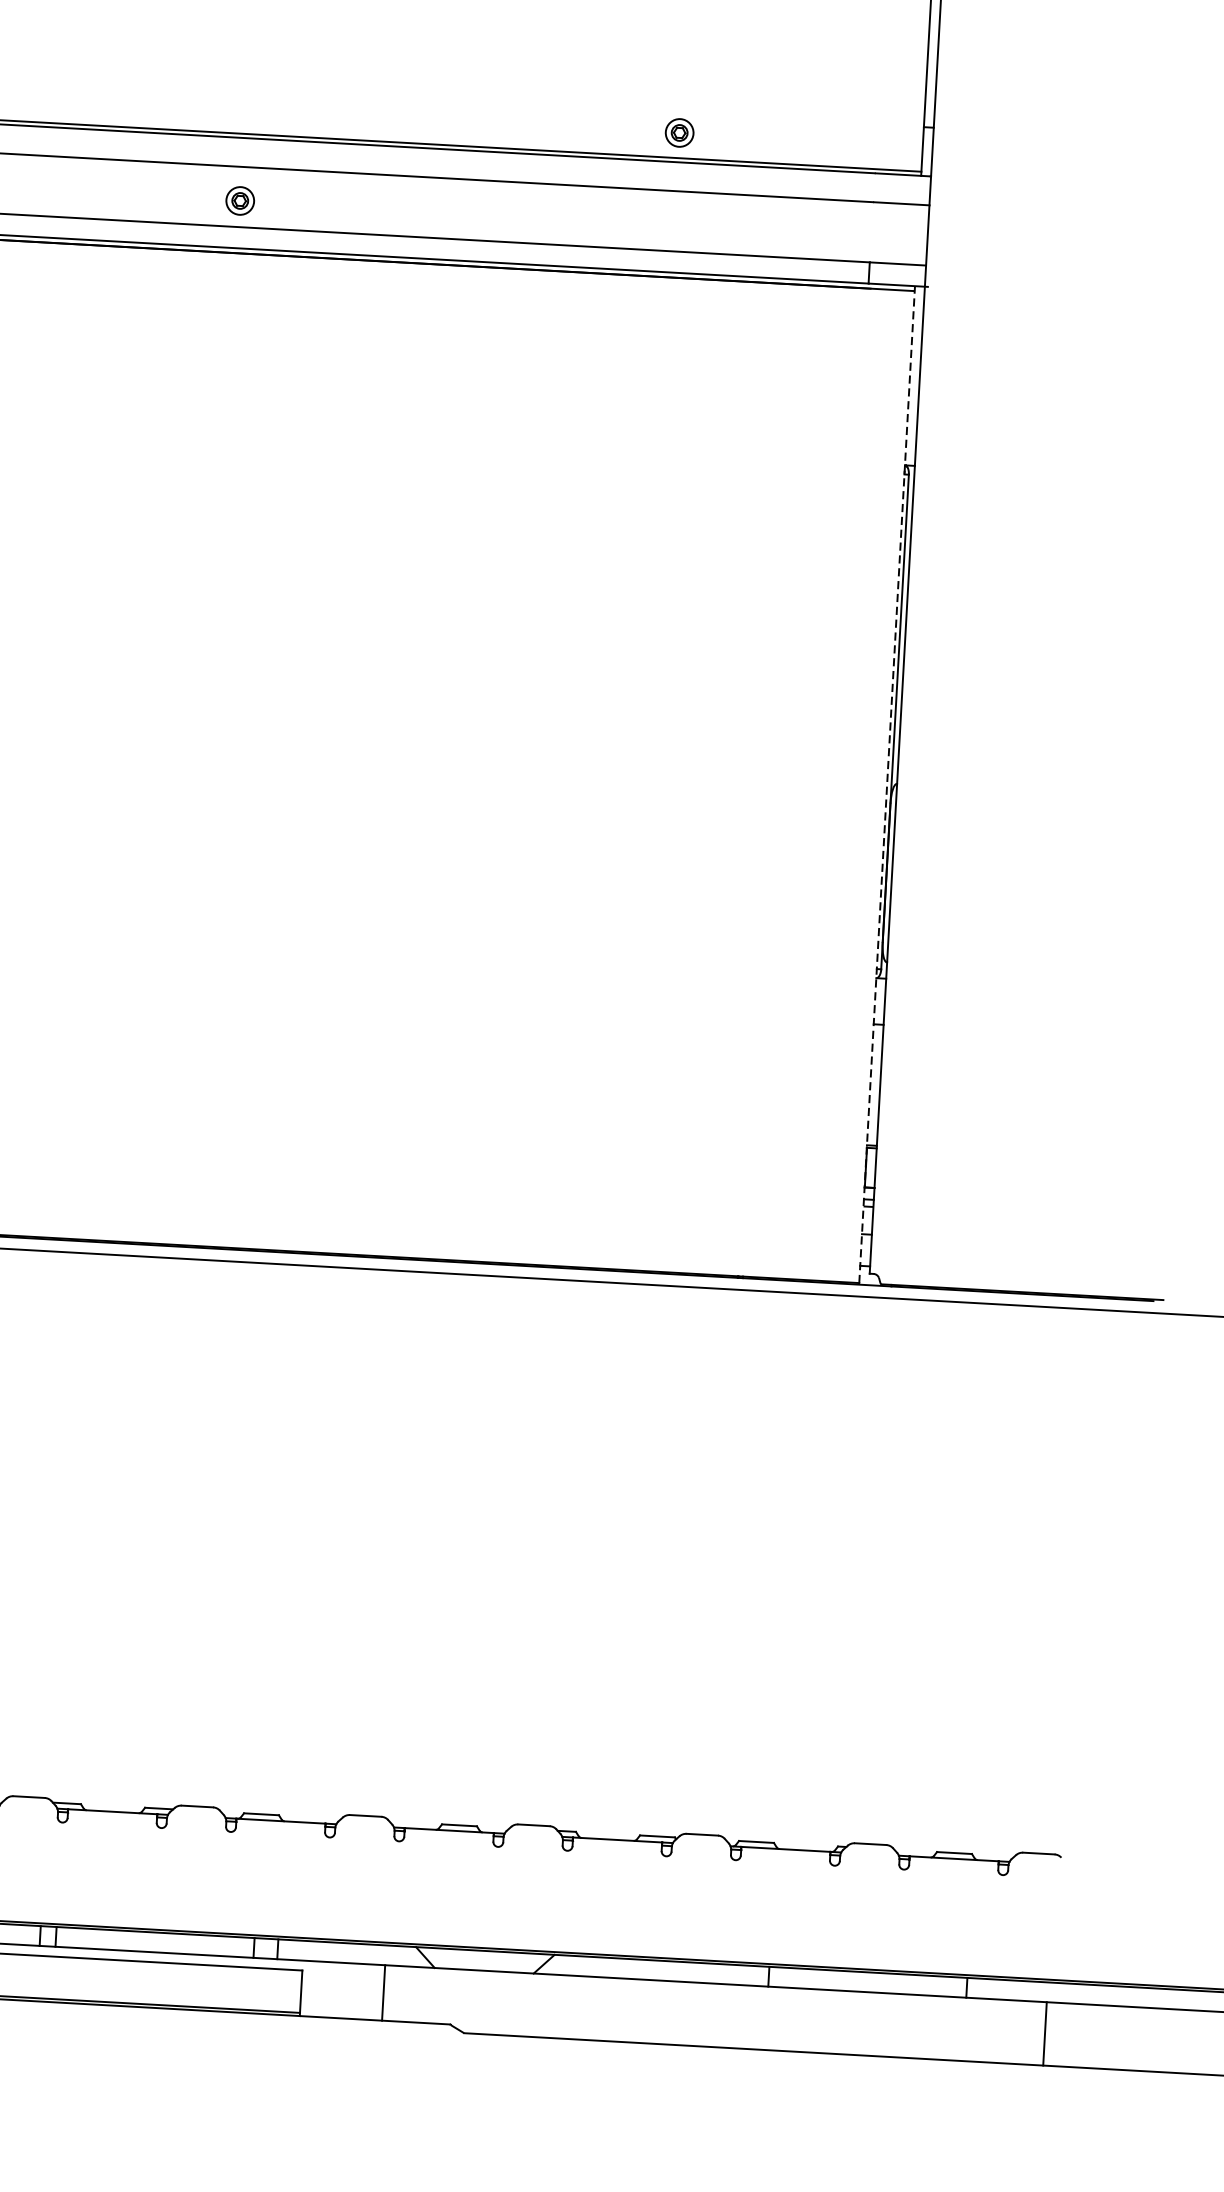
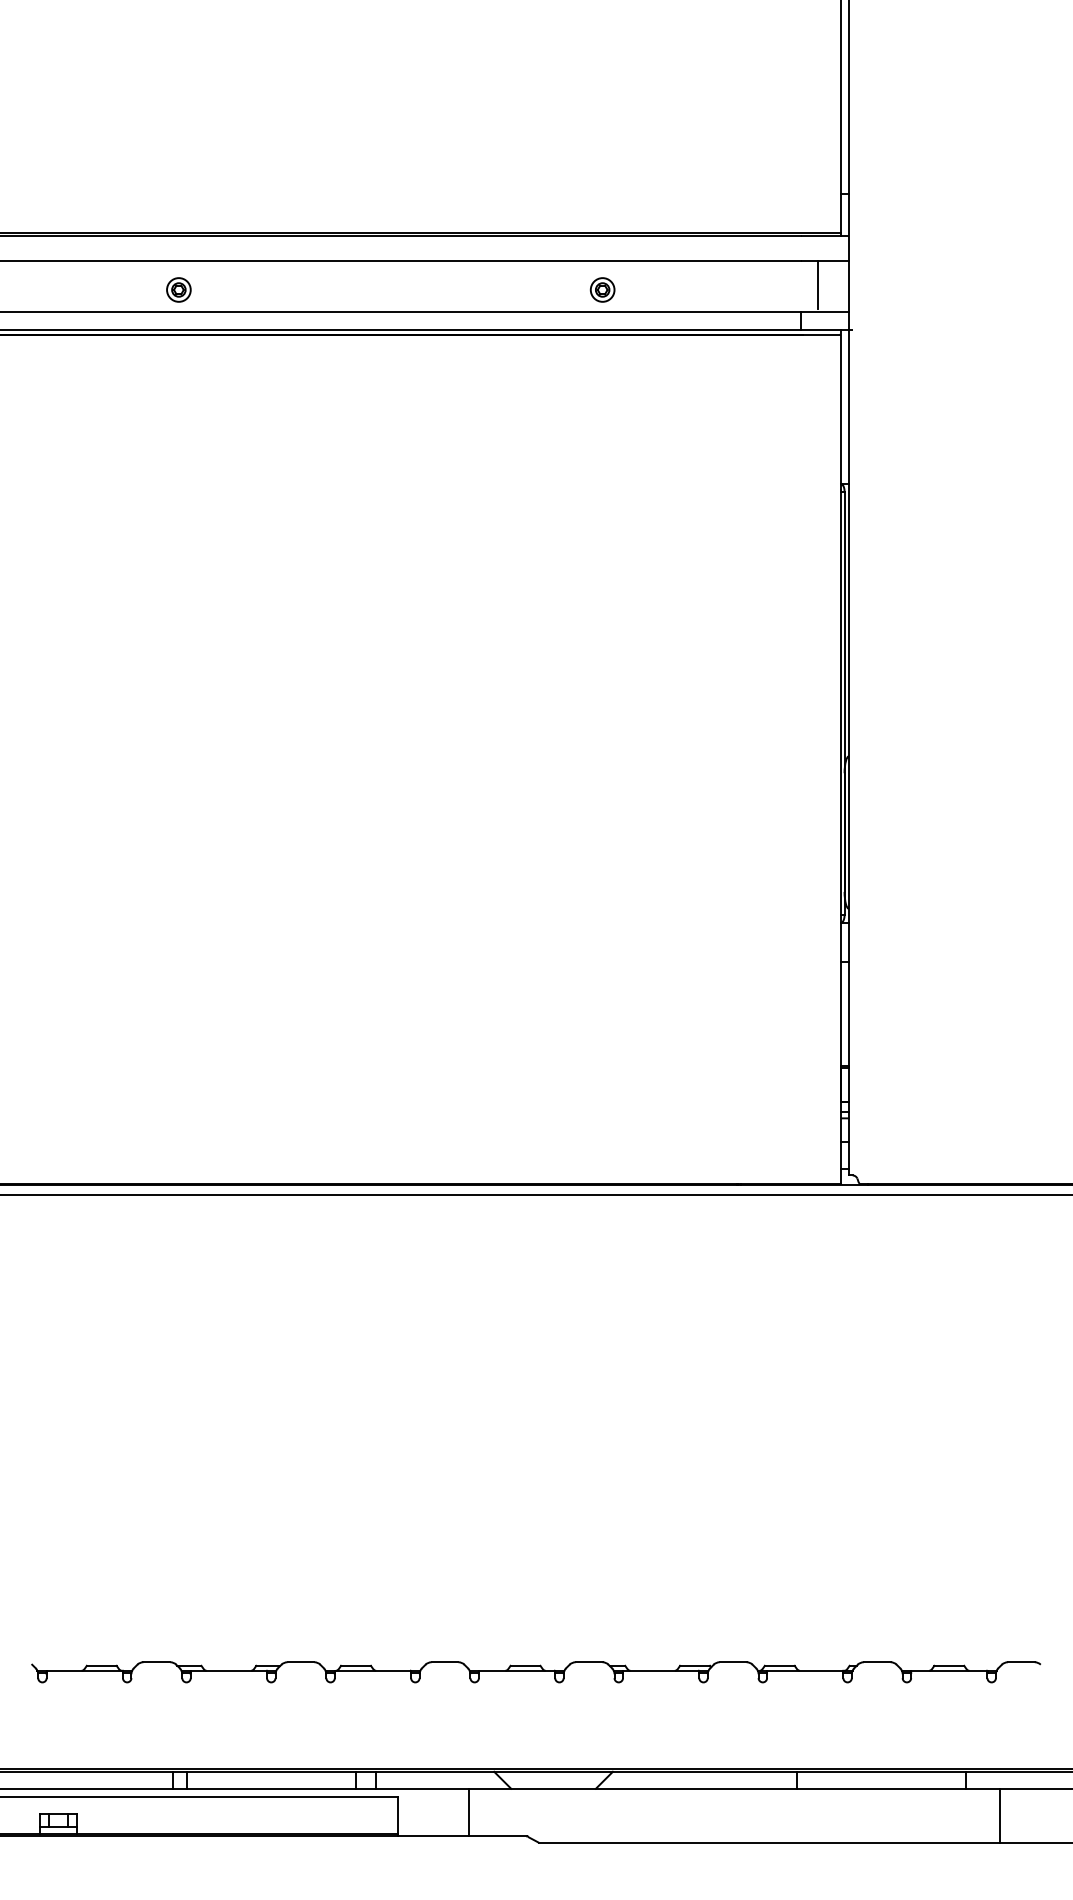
part: (679, 132) -> (602, 289), moved
part: (239, 200) -> (178, 289), moved
line: (891, 230) -> (818, 284), added
line: (886, 784) -> (840, 757), dashed -> solid
line: (1045, 2033) -> (1000, 1815), moved

